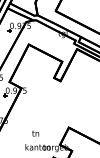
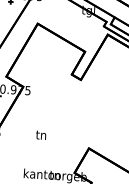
text: (35, 133) -> (40, 135), moved

